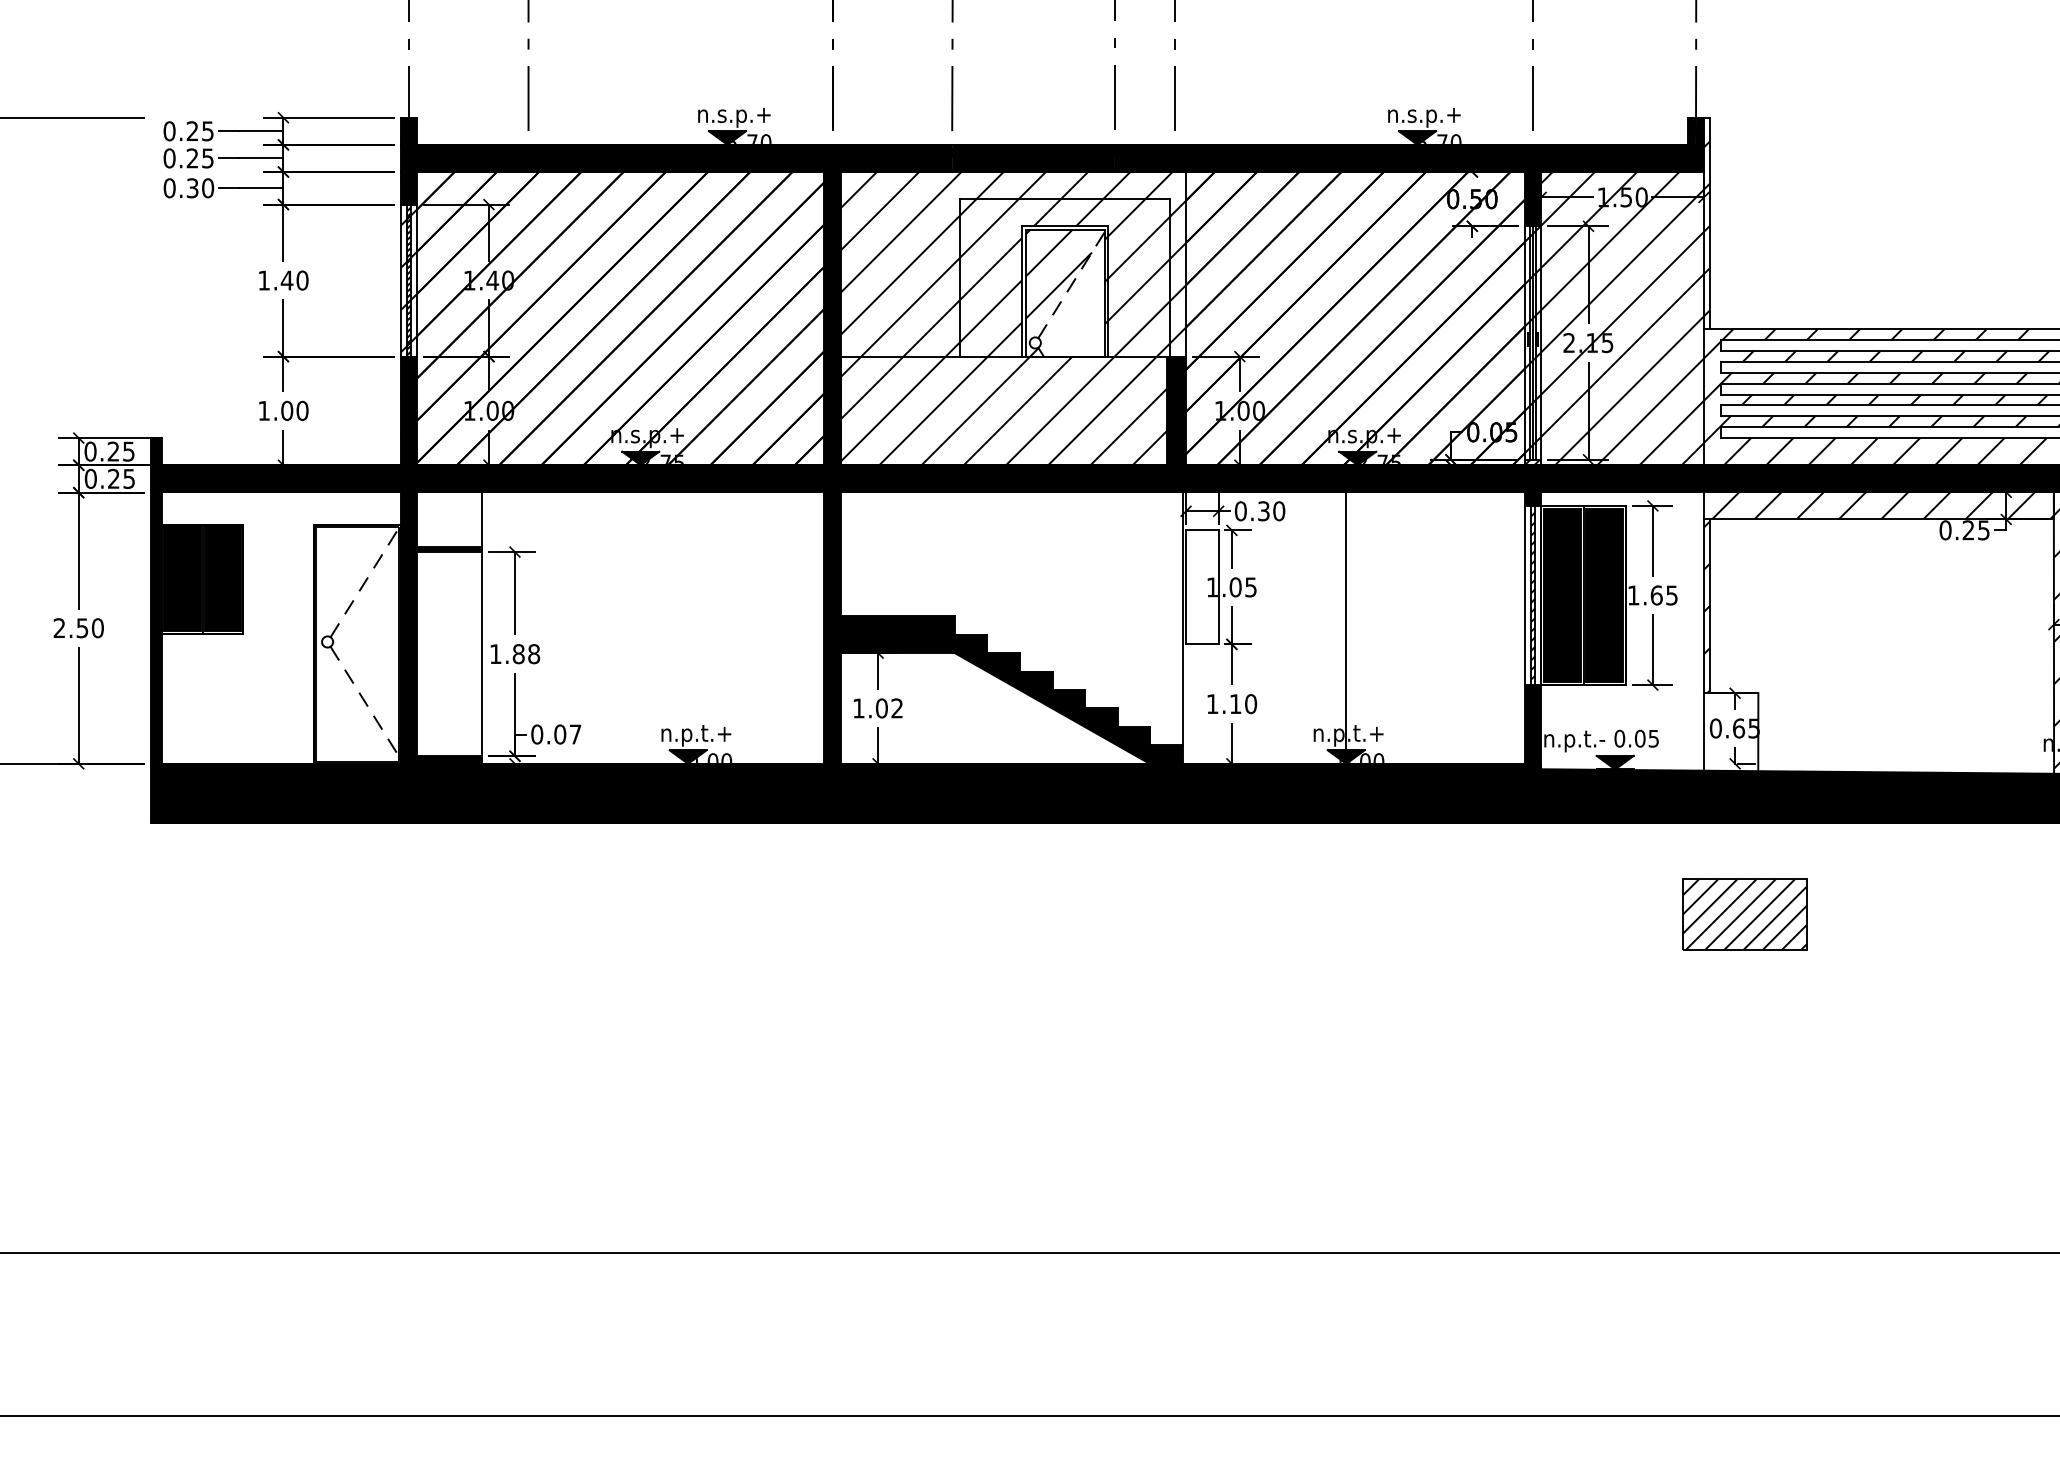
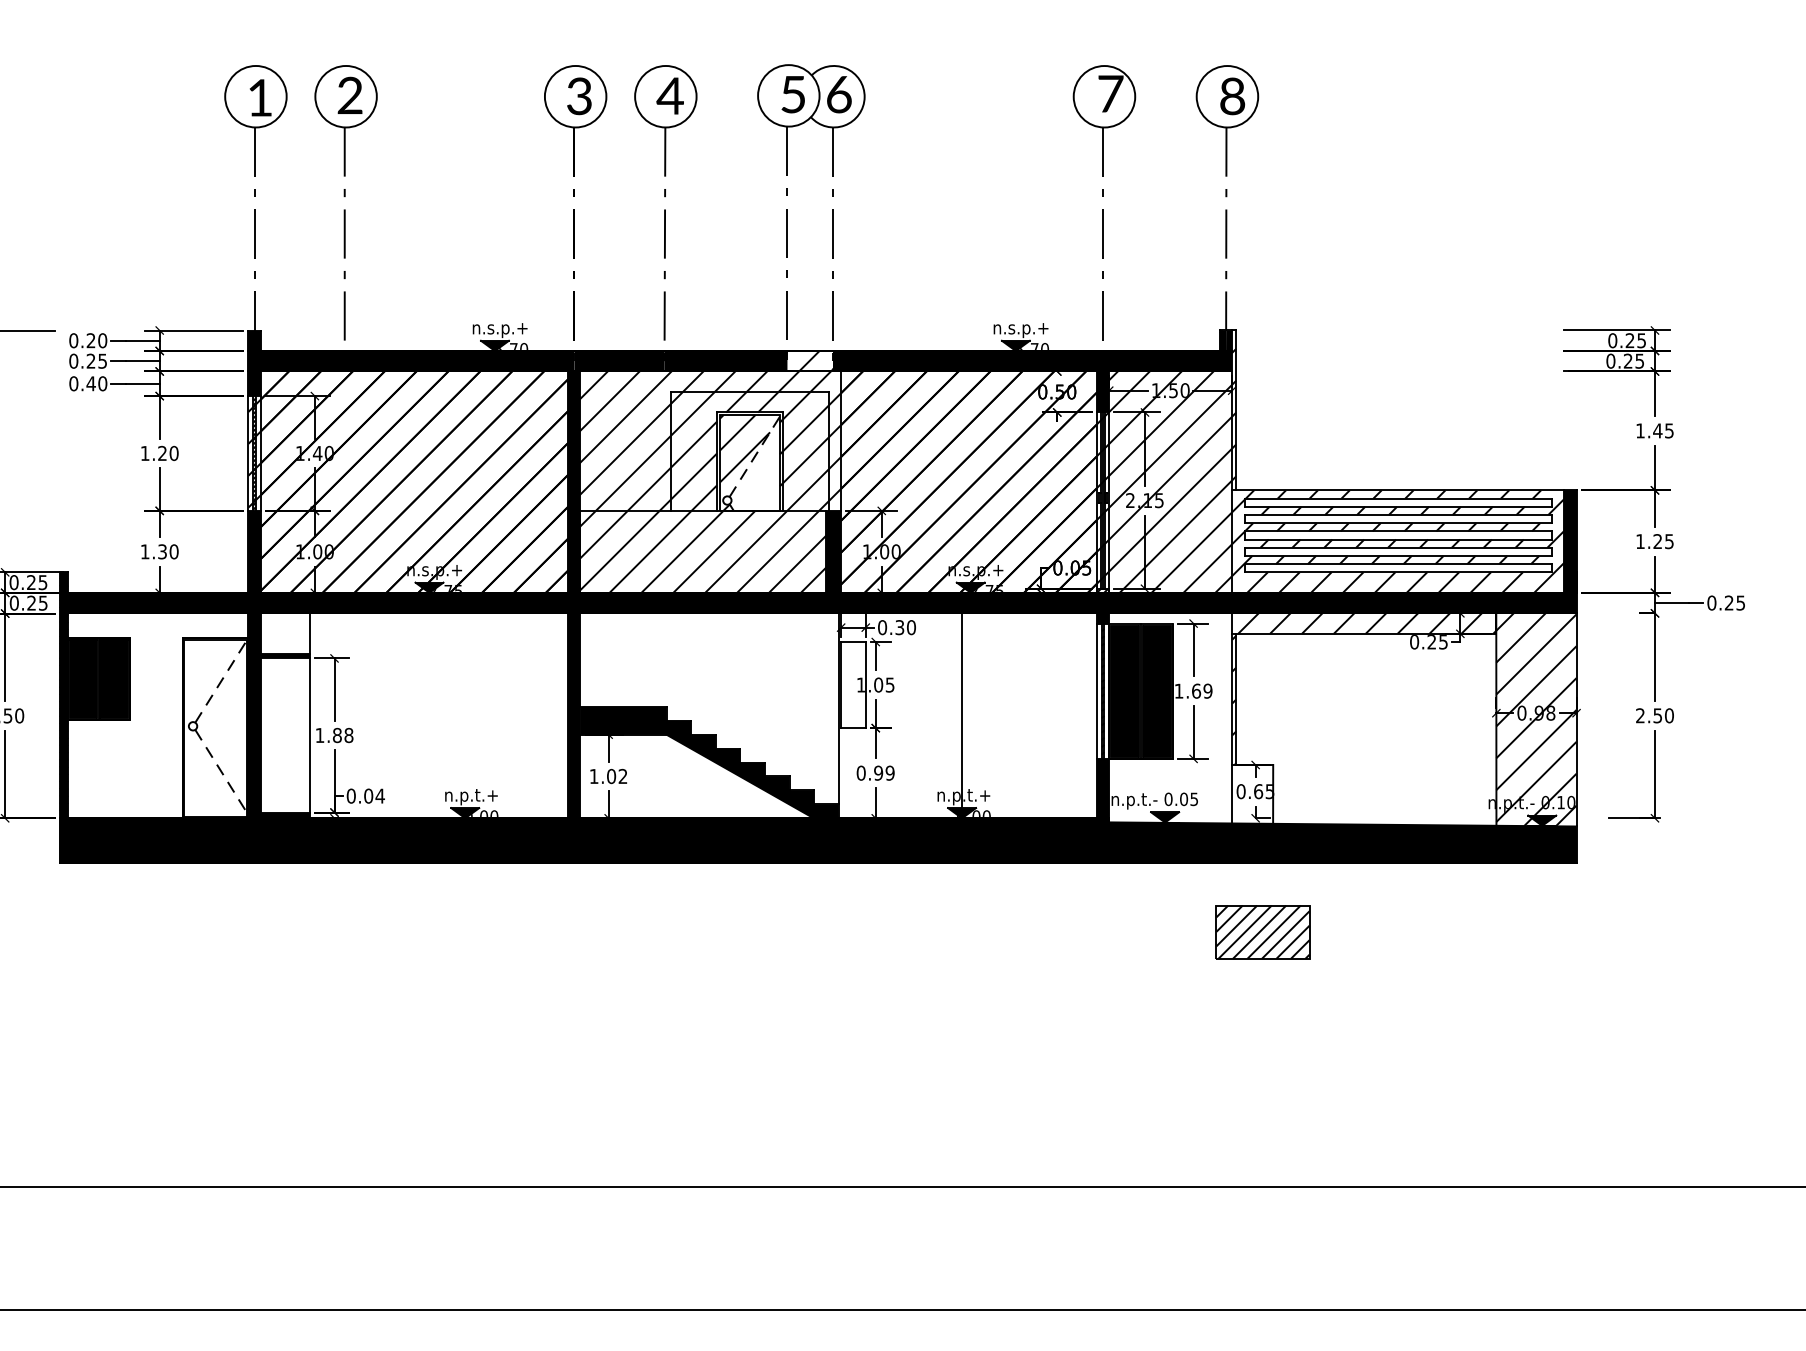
text: (207, 130) -> (102, 340), 0.25 -> 0.20
fill: (1144, 158) -> (809, 361), removed
text: (191, 187) -> (90, 383), 0.30 -> 0.40
text: (287, 279) -> (162, 452), 1.40 -> 1.20
text: (287, 410) -> (162, 551), 1.00 -> 1.30
text: (1671, 594) -> (1207, 690), 1.65 -> 1.69
text: (1231, 703) -> (875, 772), 1.10 -> 0.99
text: (574, 733) -> (379, 795), 0.07 -> 0.04

